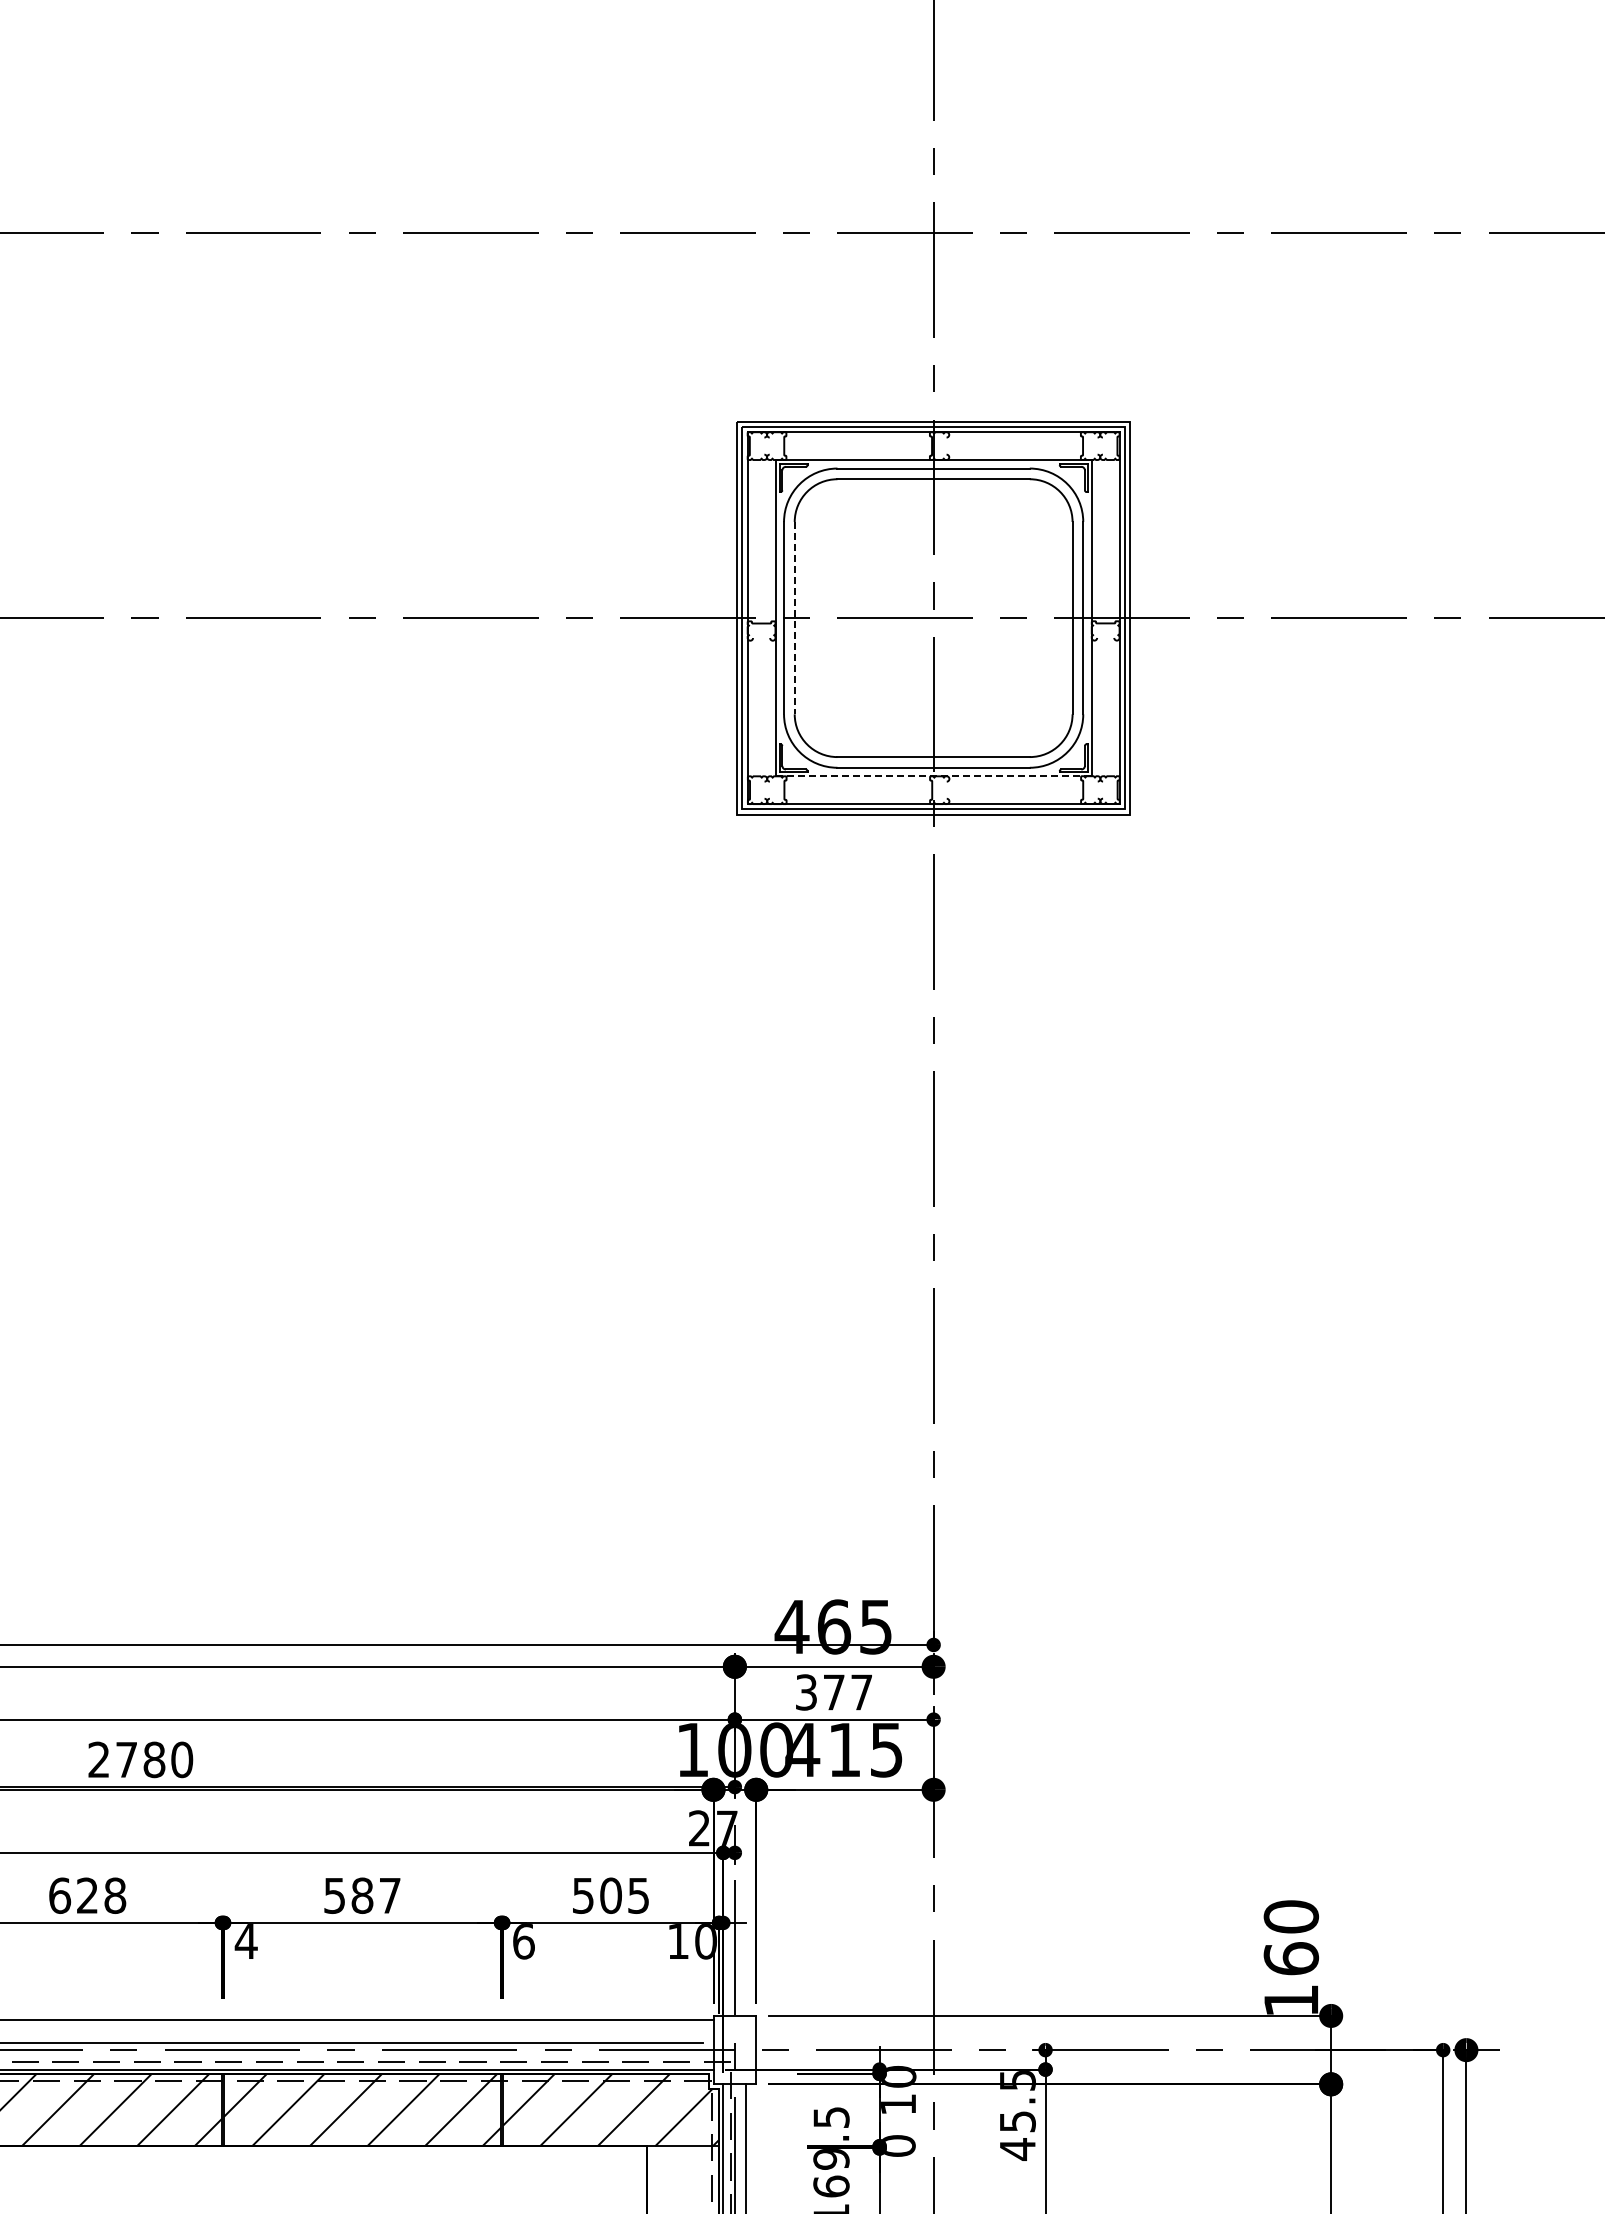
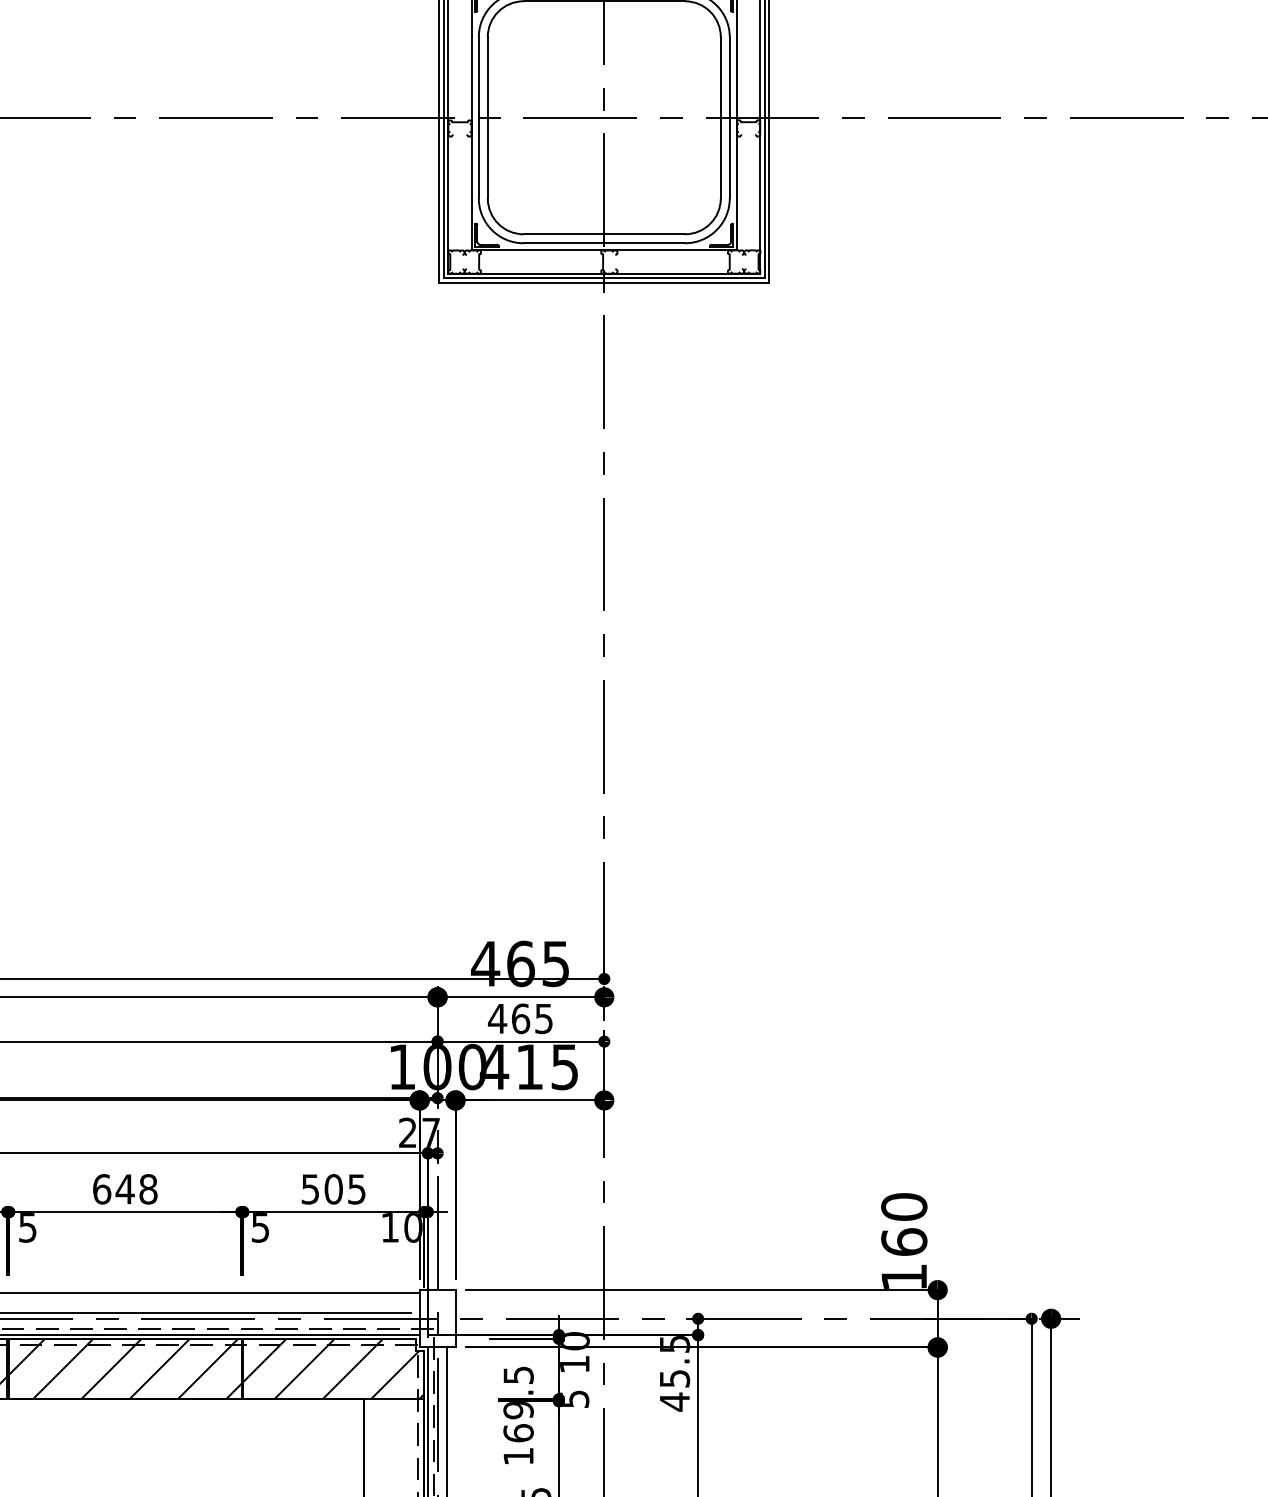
line: (794, 618) -> (487, 118), dashed -> solid
line: (934, 776) -> (605, 250), dashed -> solid
text: (832, 1692) -> (519, 1018), 377 -> 465
text: (362, 1895) -> (125, 1189), 587 -> 648
text: (245, 1941) -> (27, 1227), 4 -> 5
text: (523, 1941) -> (260, 1227), 6 -> 5
text: (898, 2145) -> (574, 1398), 0 -> 5

